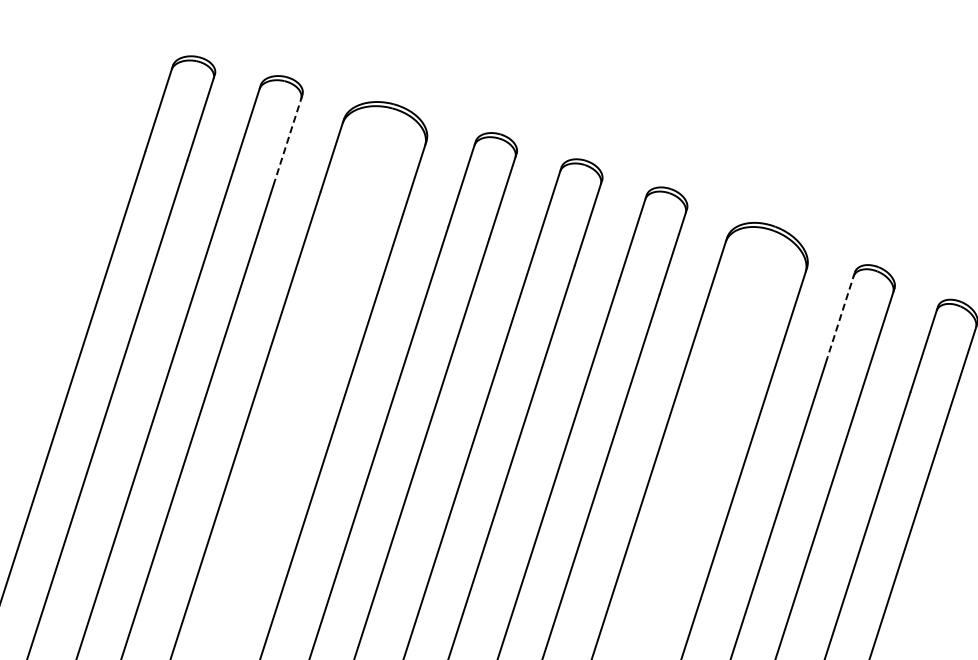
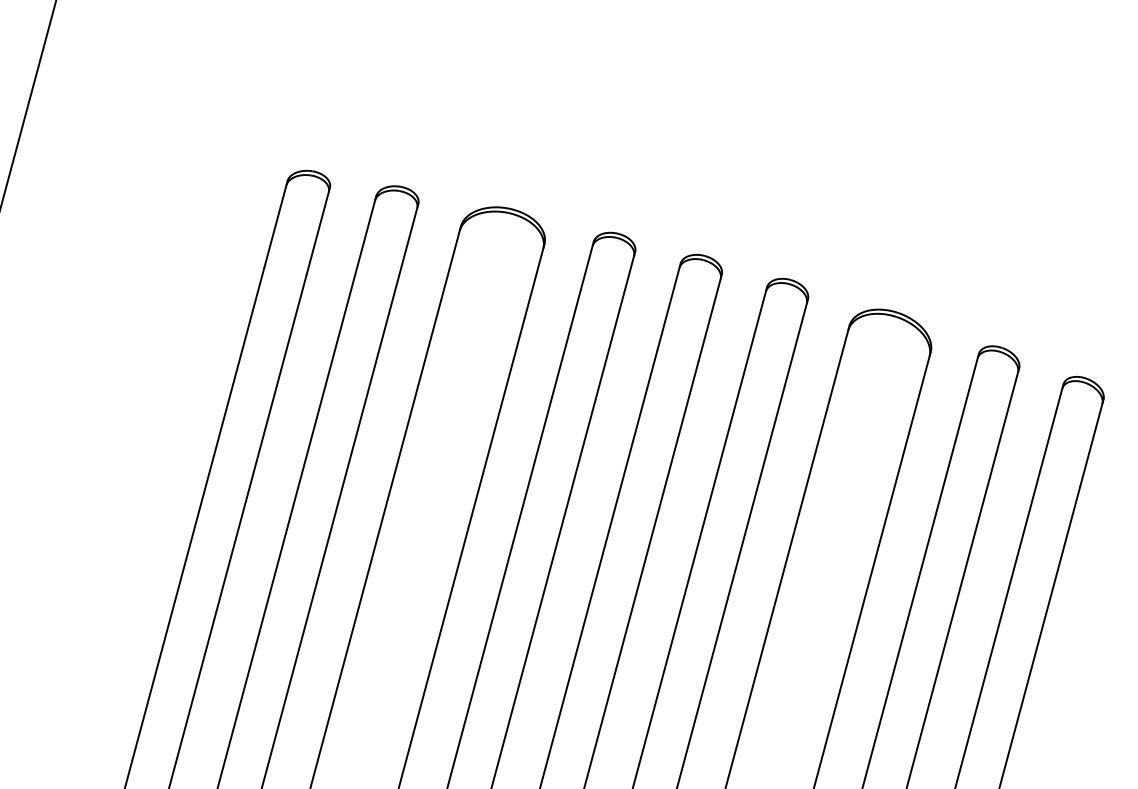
line: (288, 137) -> (406, 247), dashed -> solid
line: (841, 315) -> (967, 397), dashed -> solid

